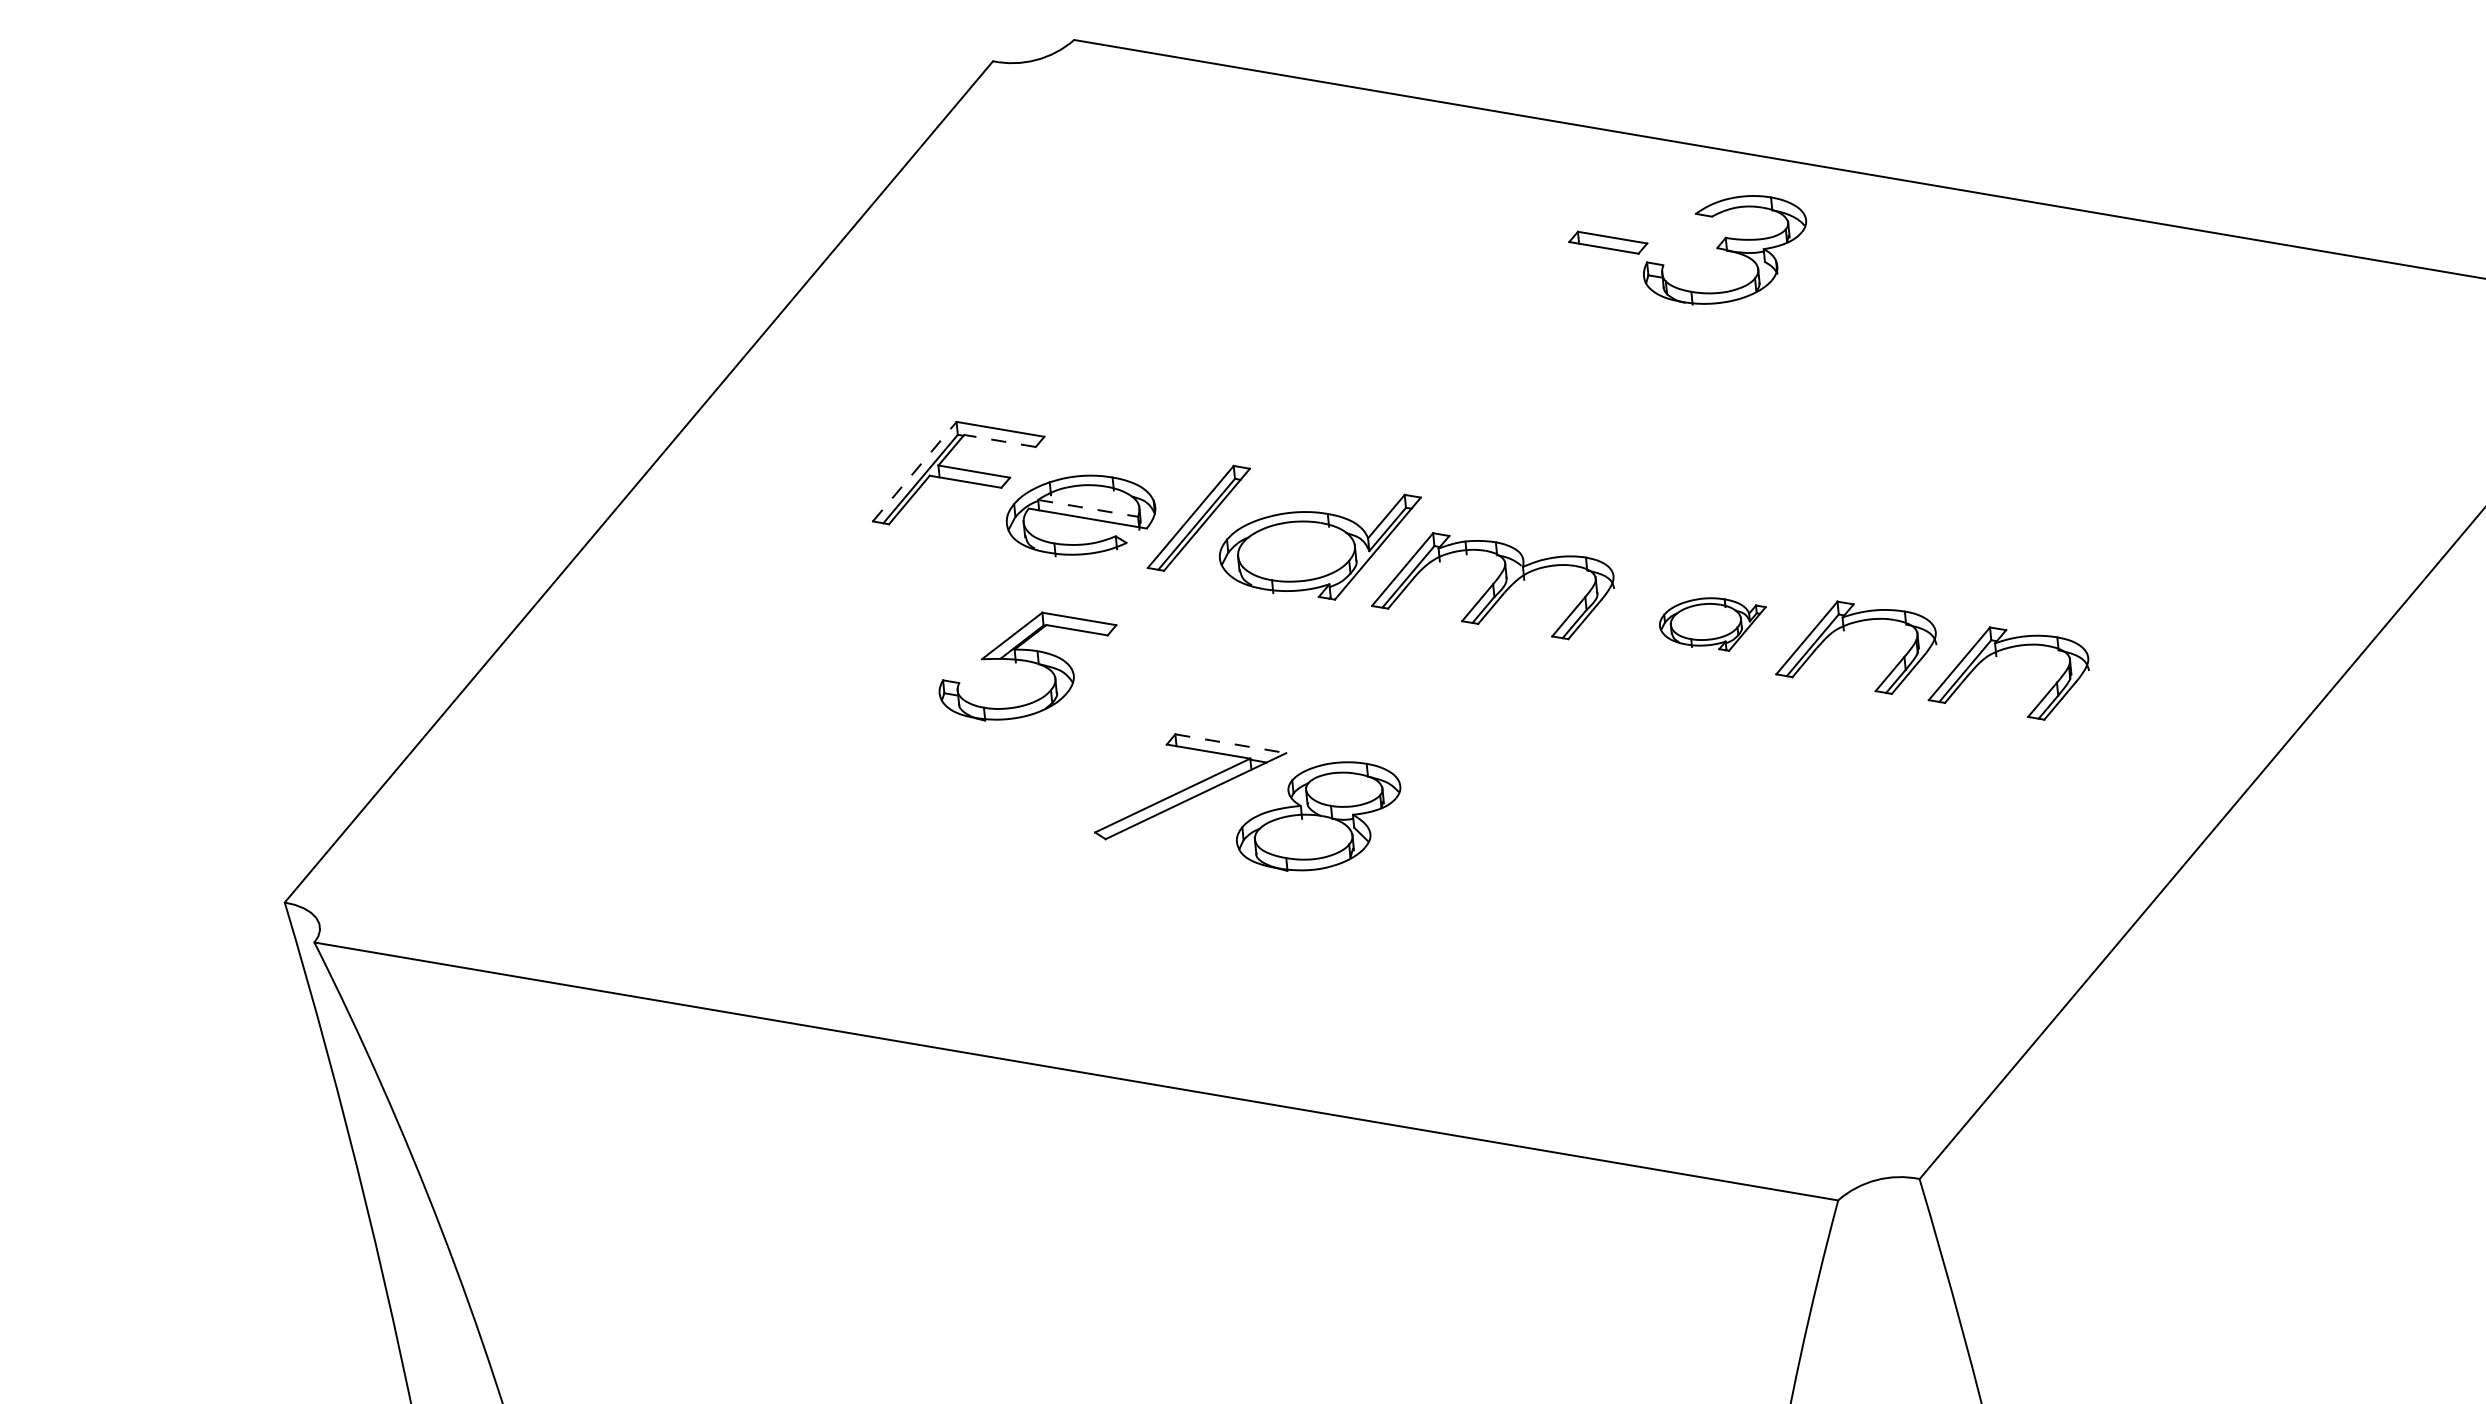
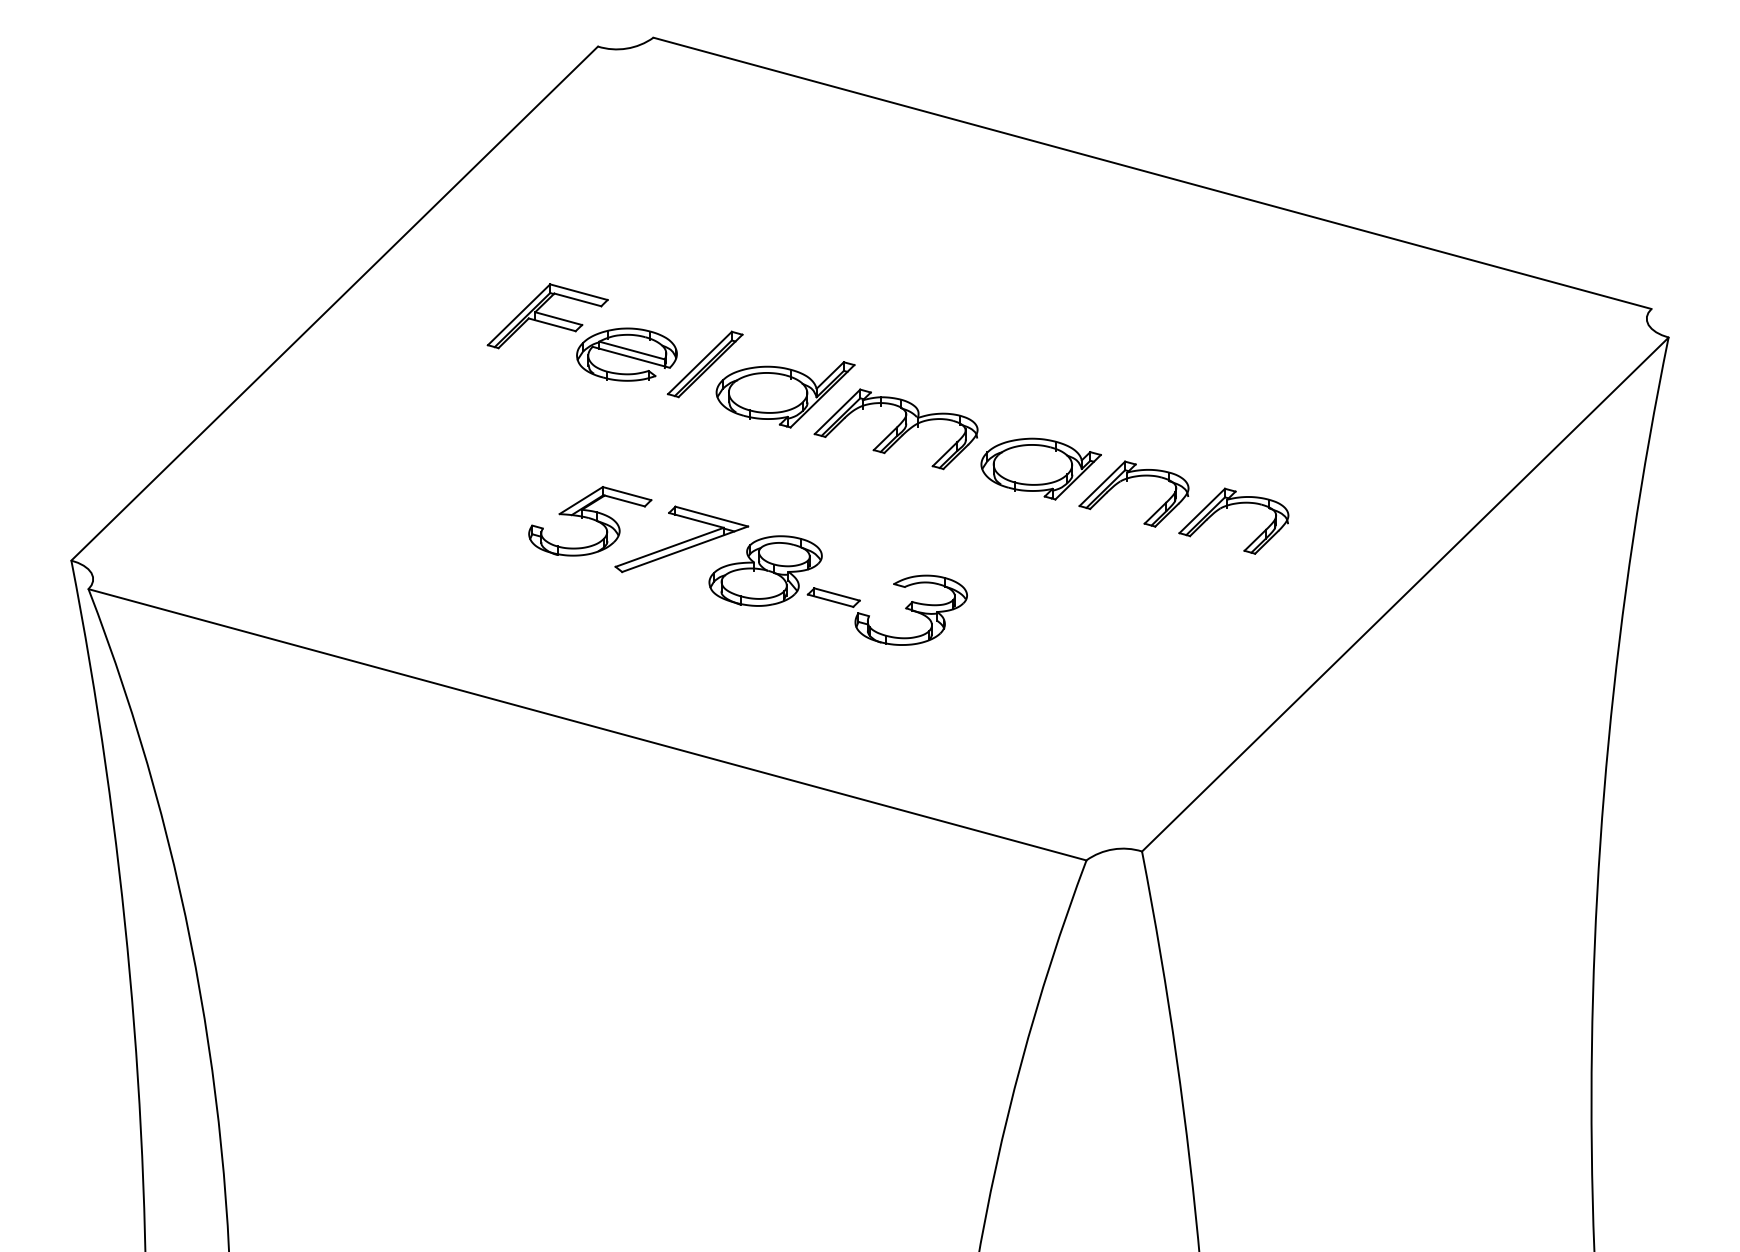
part: (1663, 264) -> (869, 615), moved
line: (999, 440) -> (577, 299), dashed -> solid
line: (915, 471) -> (519, 314), dashed -> solid
line: (1088, 508) -> (632, 350), dashed -> solid
part: (1712, 624) -> (1040, 468), size x1.67
part: (1029, 665) -> (590, 521), moved
line: (1230, 743) -> (711, 516), dashed -> solid

